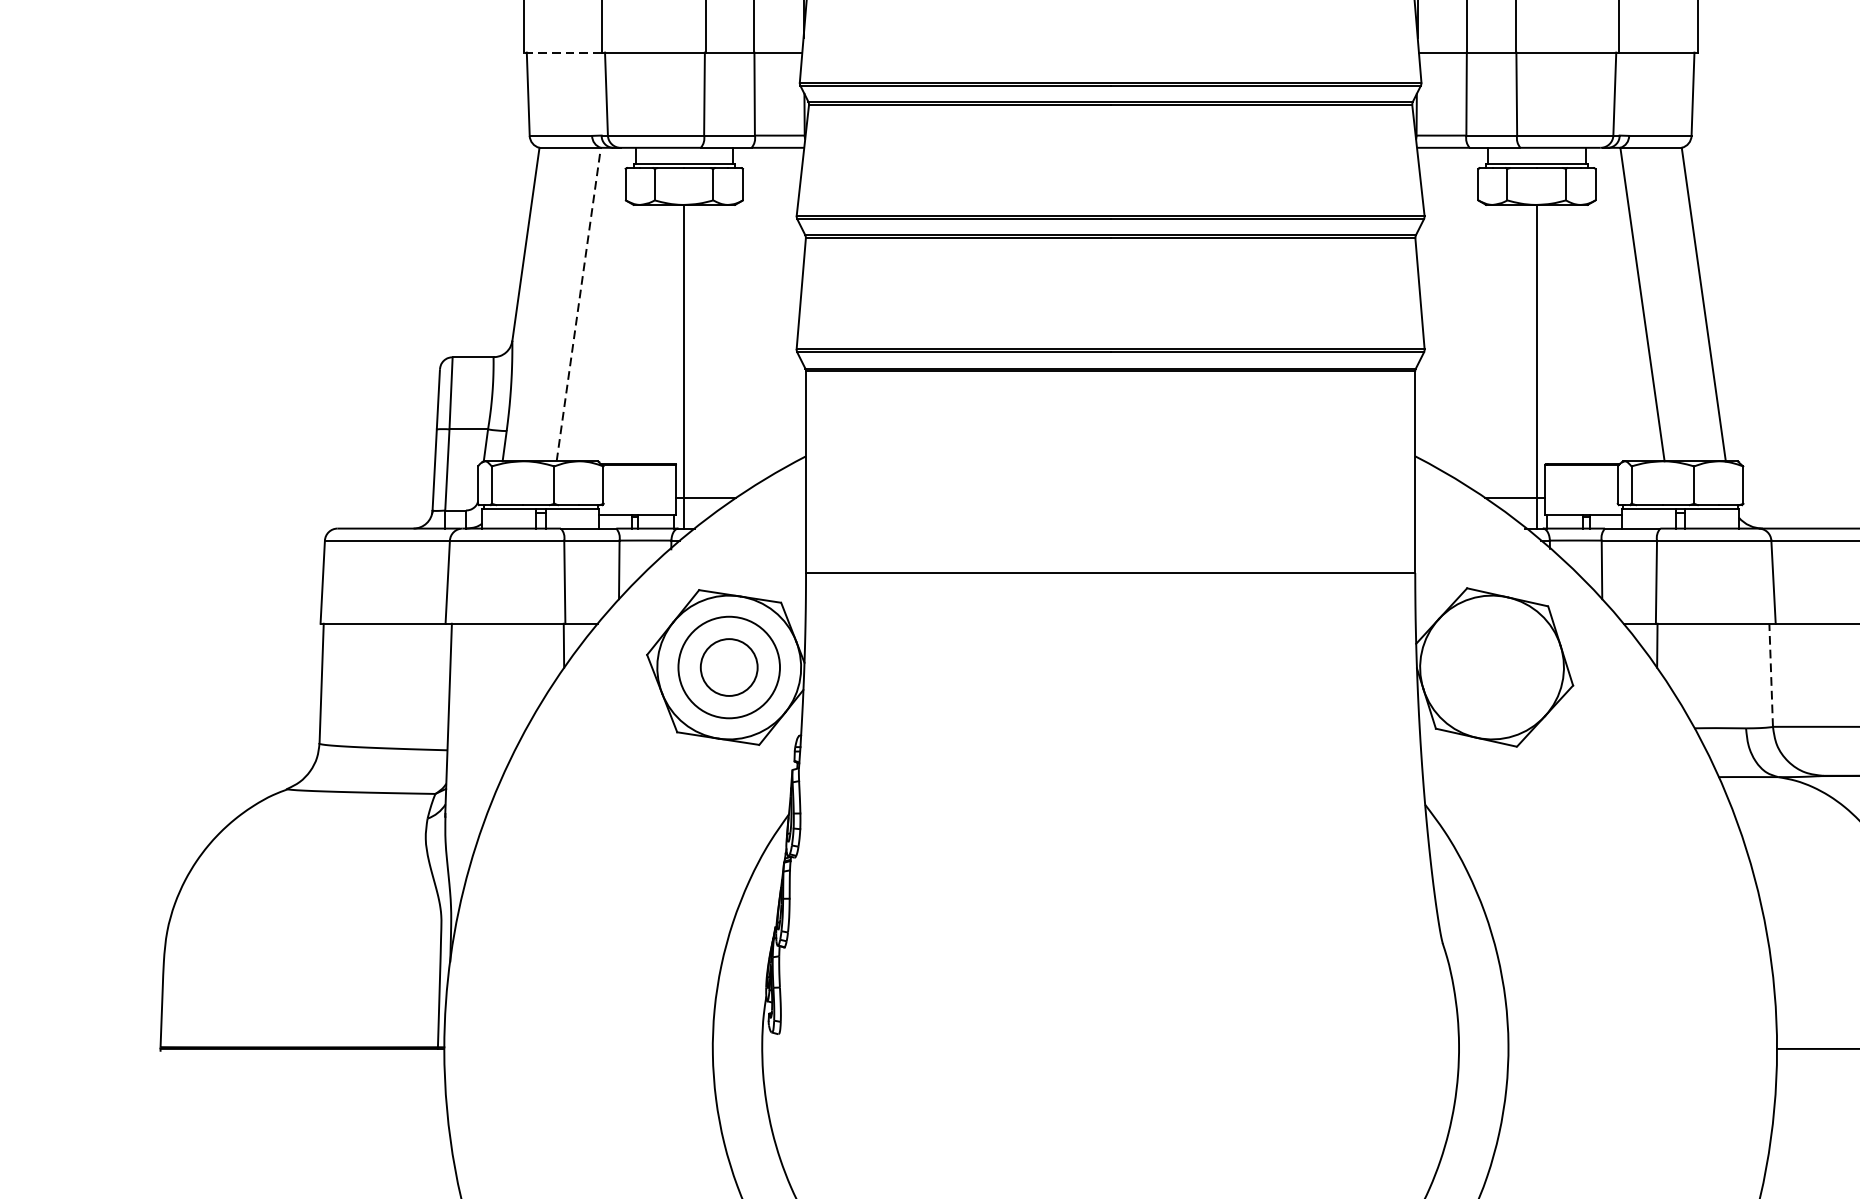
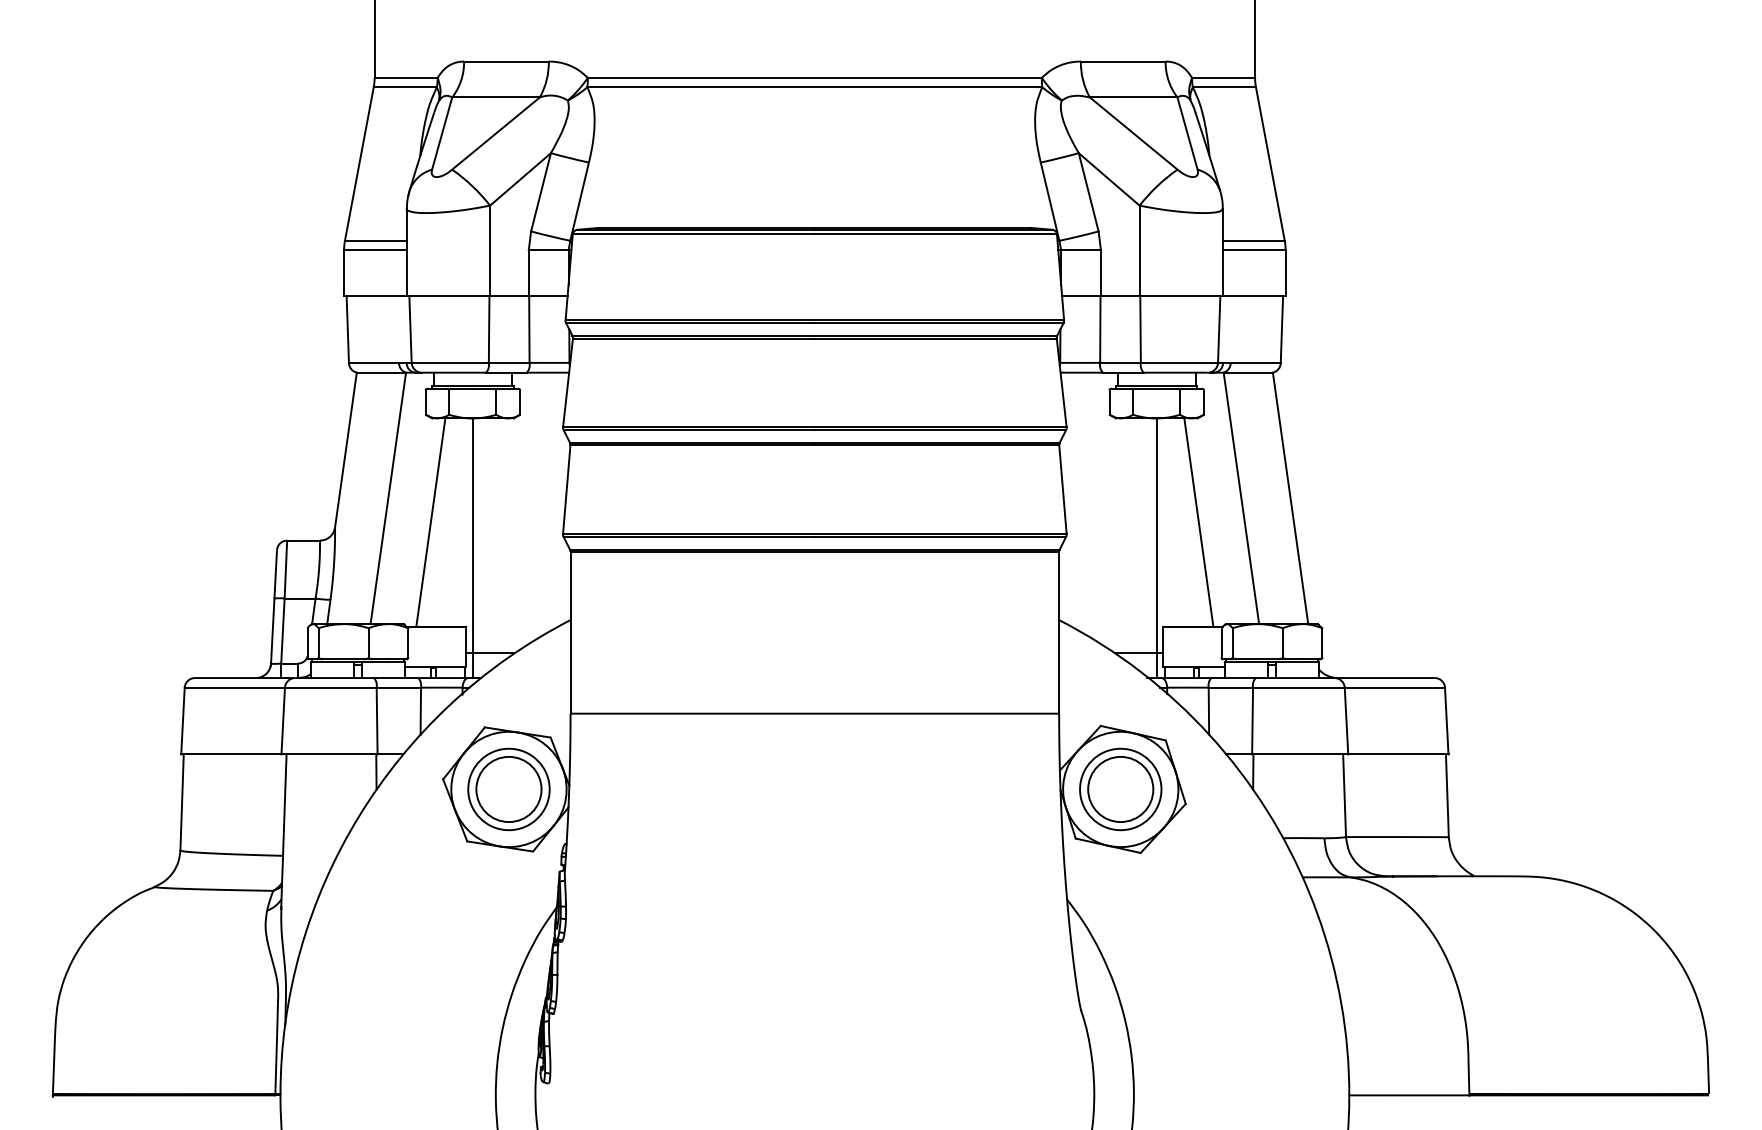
line: (561, 52) -> (374, 296), dashed -> solid
line: (579, 304) -> (388, 498), dashed -> solid
line: (631, 334) -> (430, 522), added
line: (1588, 334) -> (1198, 522), added
circle: (728, 667) -> (508, 789), size x1.43
part: (1491, 667) -> (1120, 789), added
line: (1771, 675) -> (1344, 795), dashed -> solid

